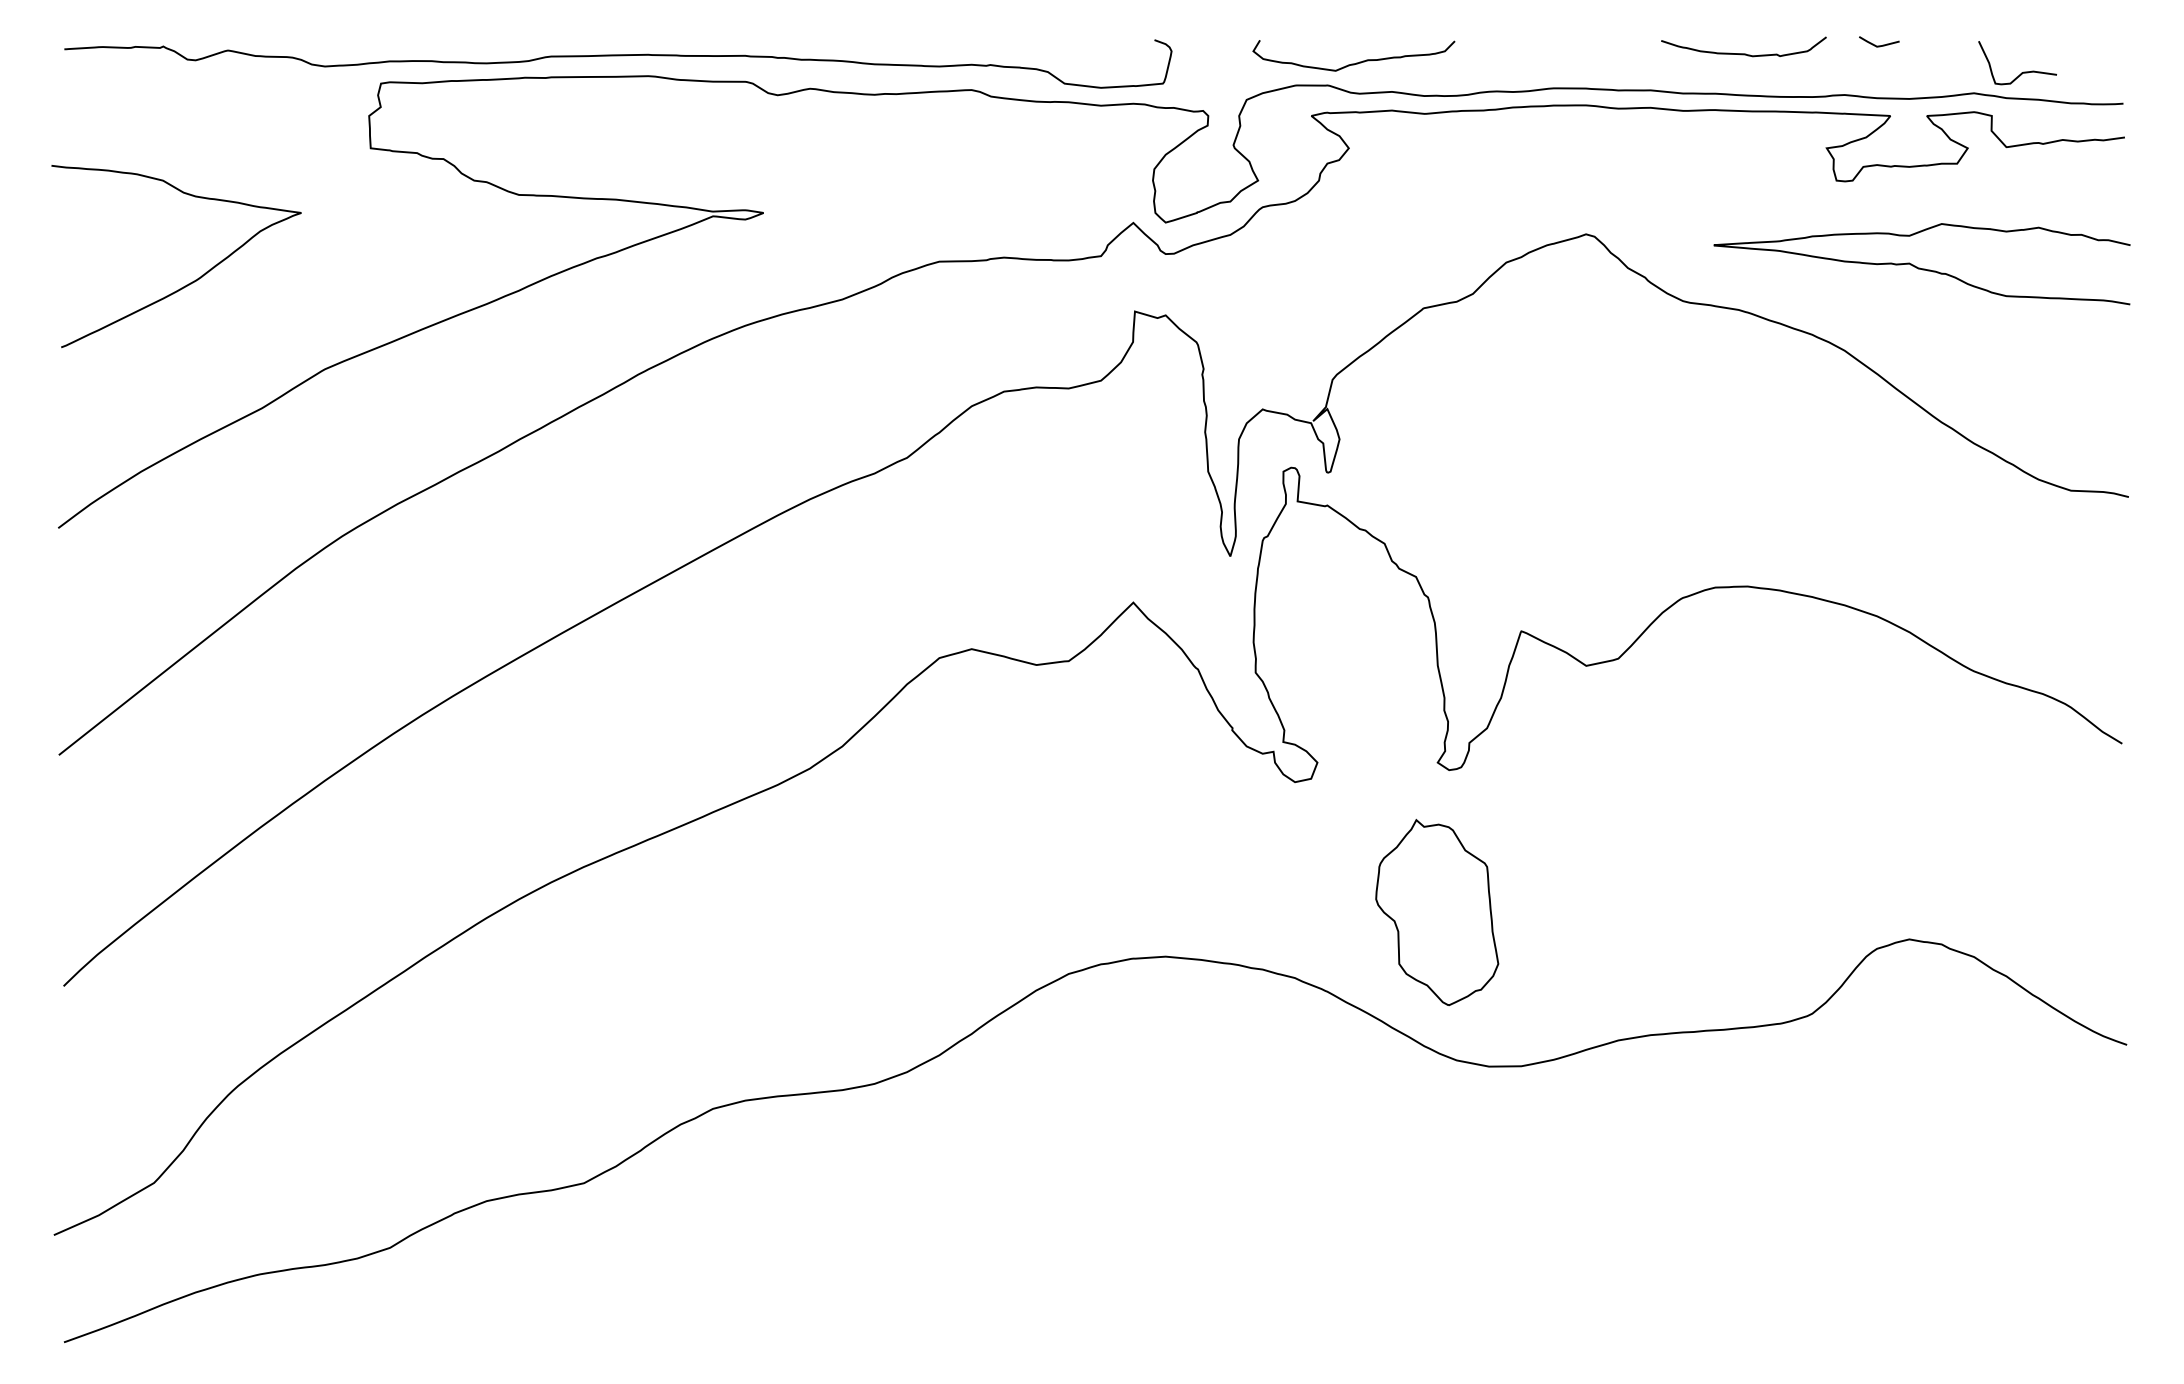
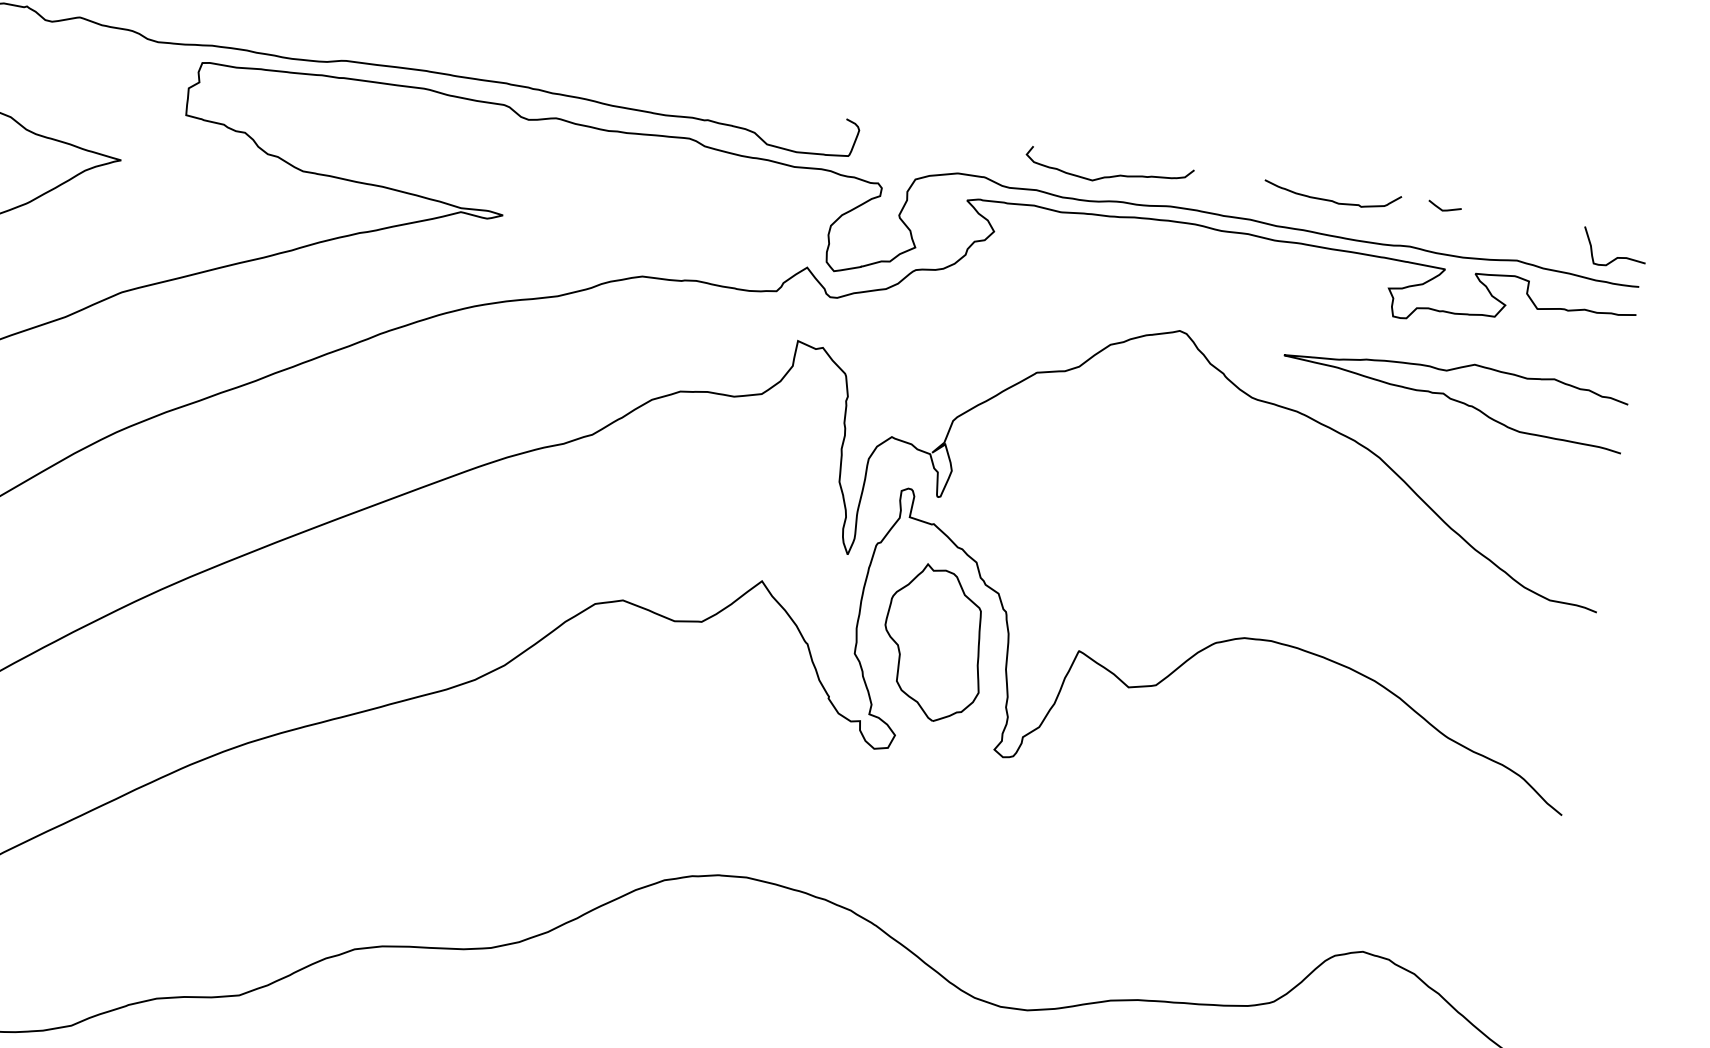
curve: (1356, 62) -> (1110, 176), moved
curve: (2021, 72) -> (1616, 257), moved
part: (1437, 912) -> (934, 643), moved

